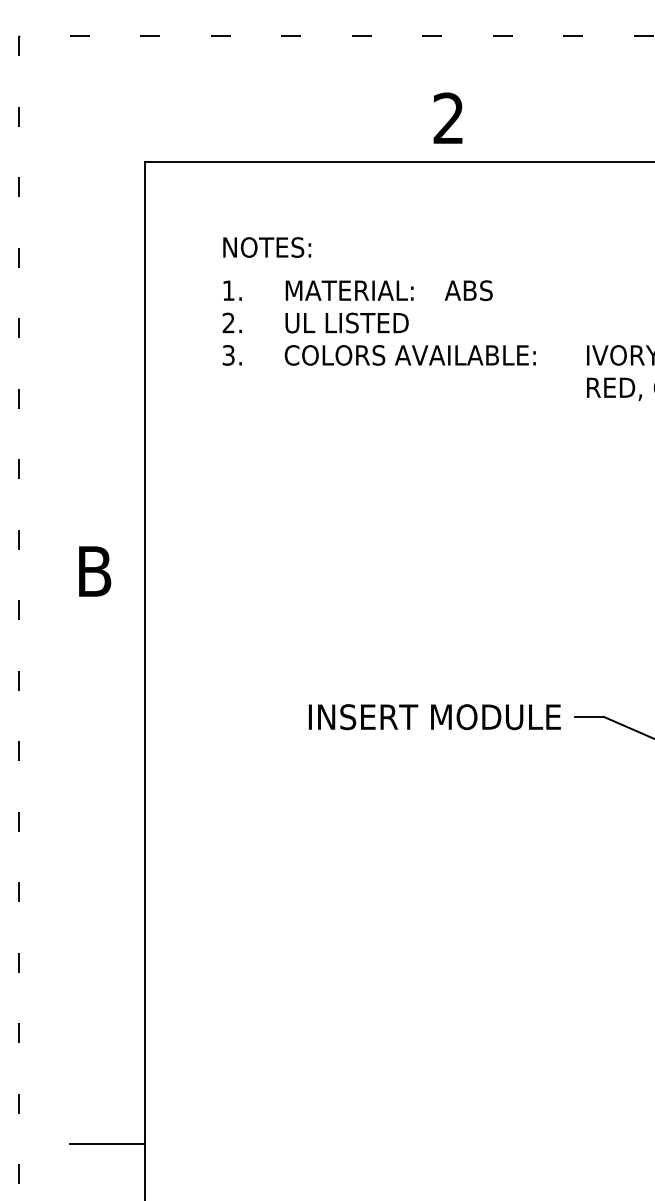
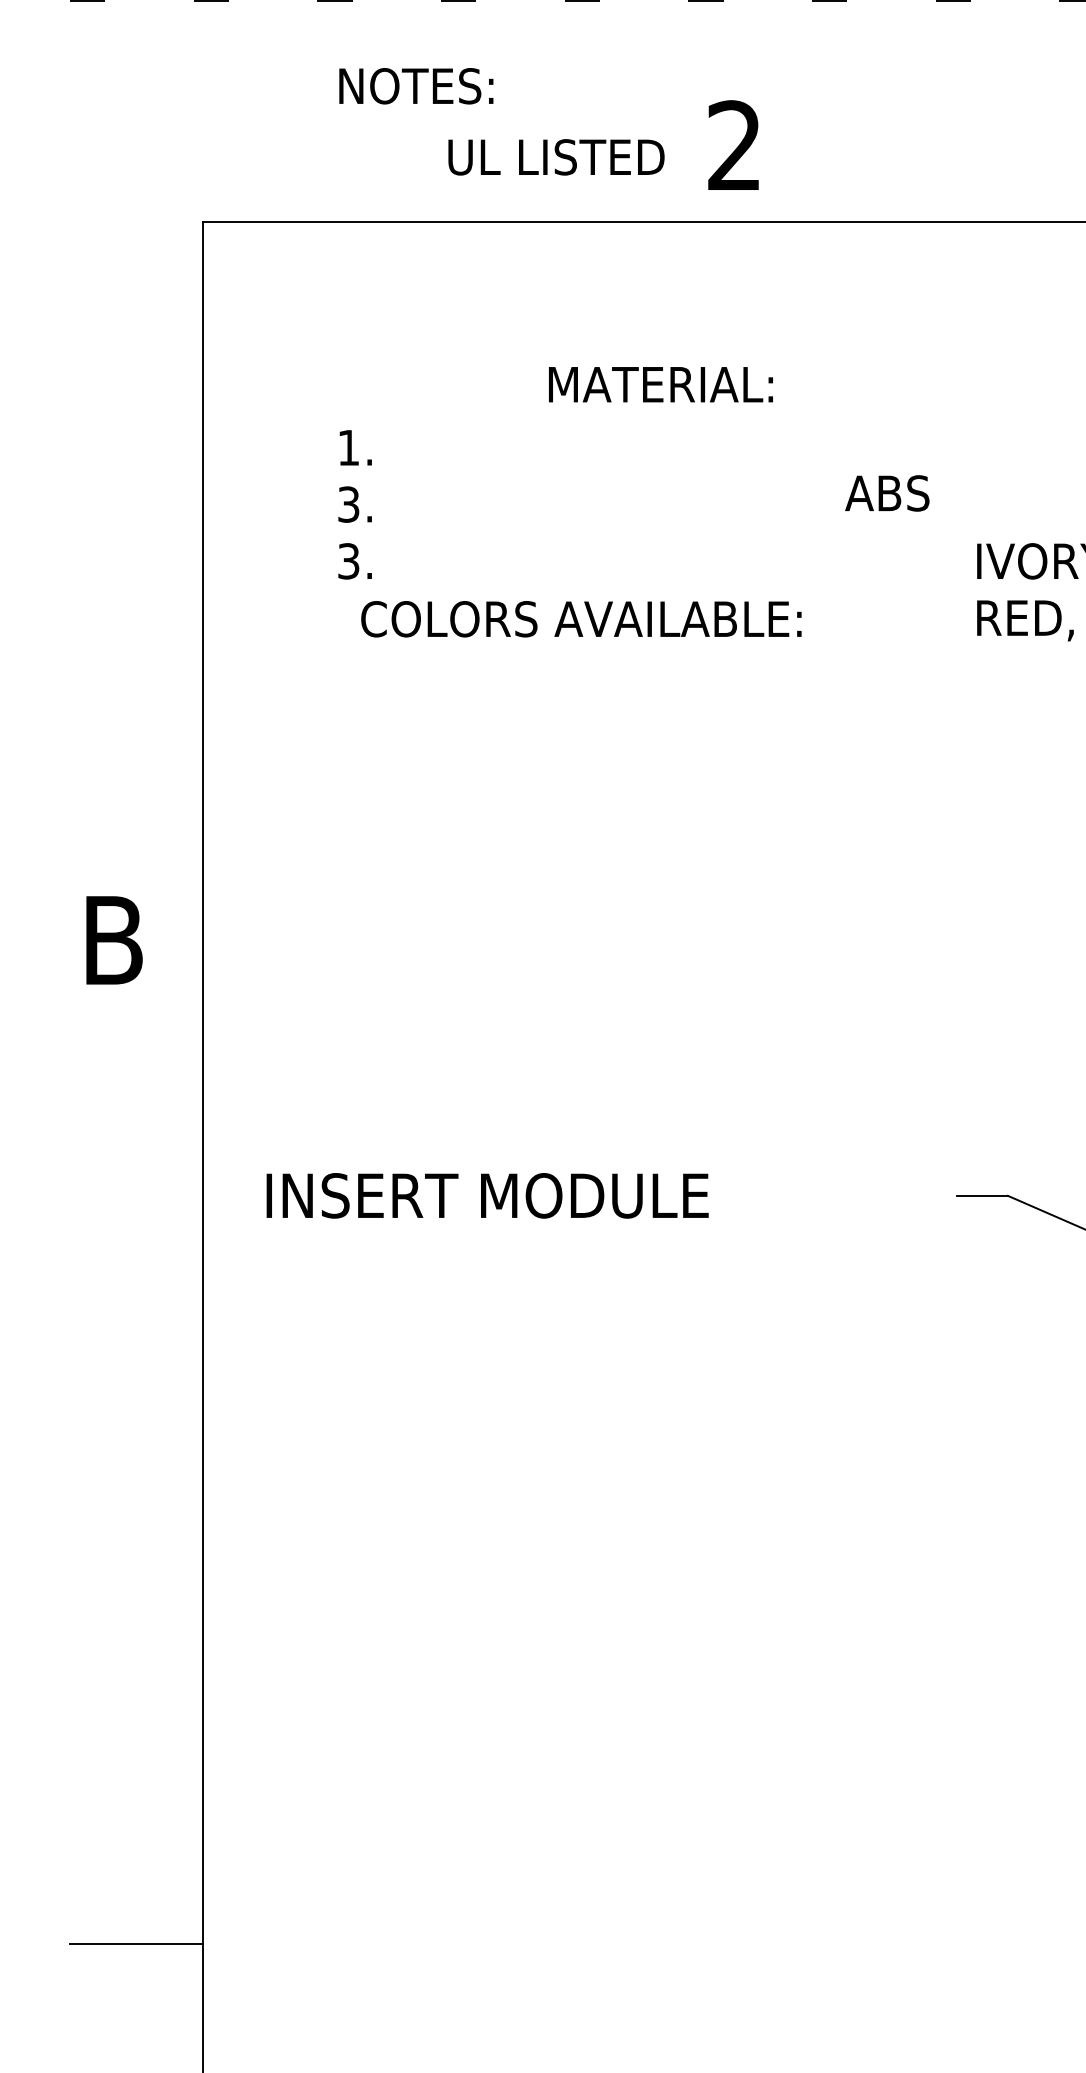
text: (267, 247) -> (416, 86), moved
text: (349, 290) -> (660, 384), moved
text: (468, 290) -> (886, 493), moved
text: (346, 322) -> (555, 156), moved
text: (228, 323) -> (348, 505), 2. -> 3.
text: (409, 355) -> (579, 619), moved
text: (434, 717) -> (487, 1196), moved

